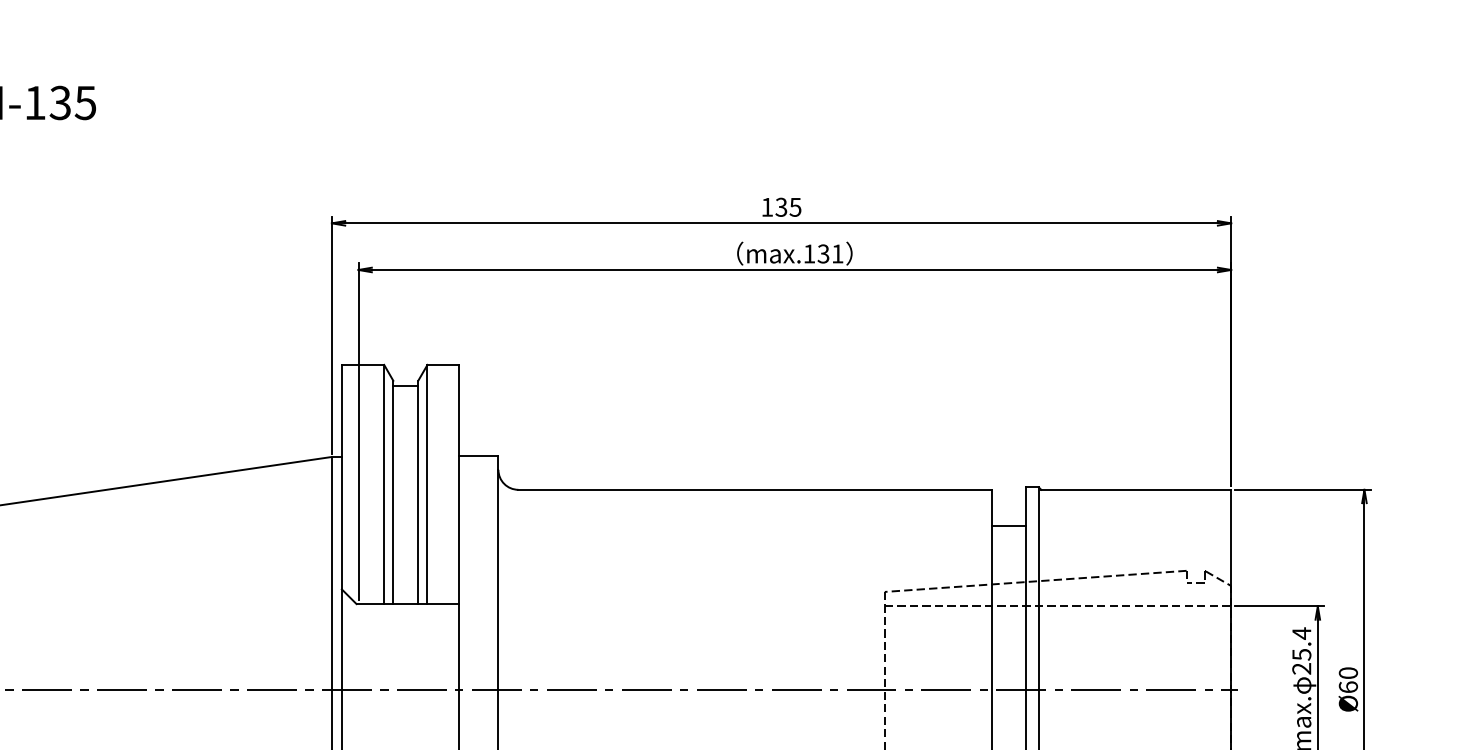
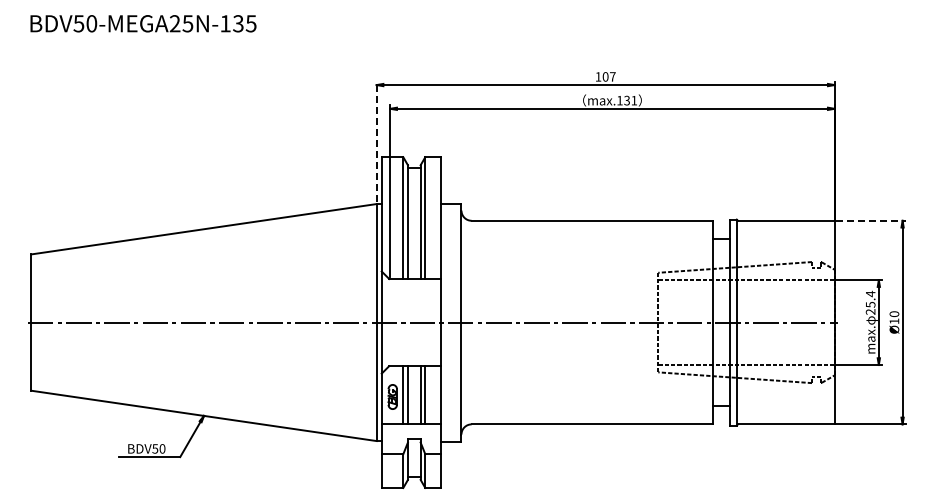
text: (787, 206) -> (608, 76), 135 -> 107
line: (331, 334) -> (376, 141), solid -> dashed
line: (1303, 489) -> (871, 220), solid -> dashed
text: (1348, 687) -> (894, 321), 60 -> 10

